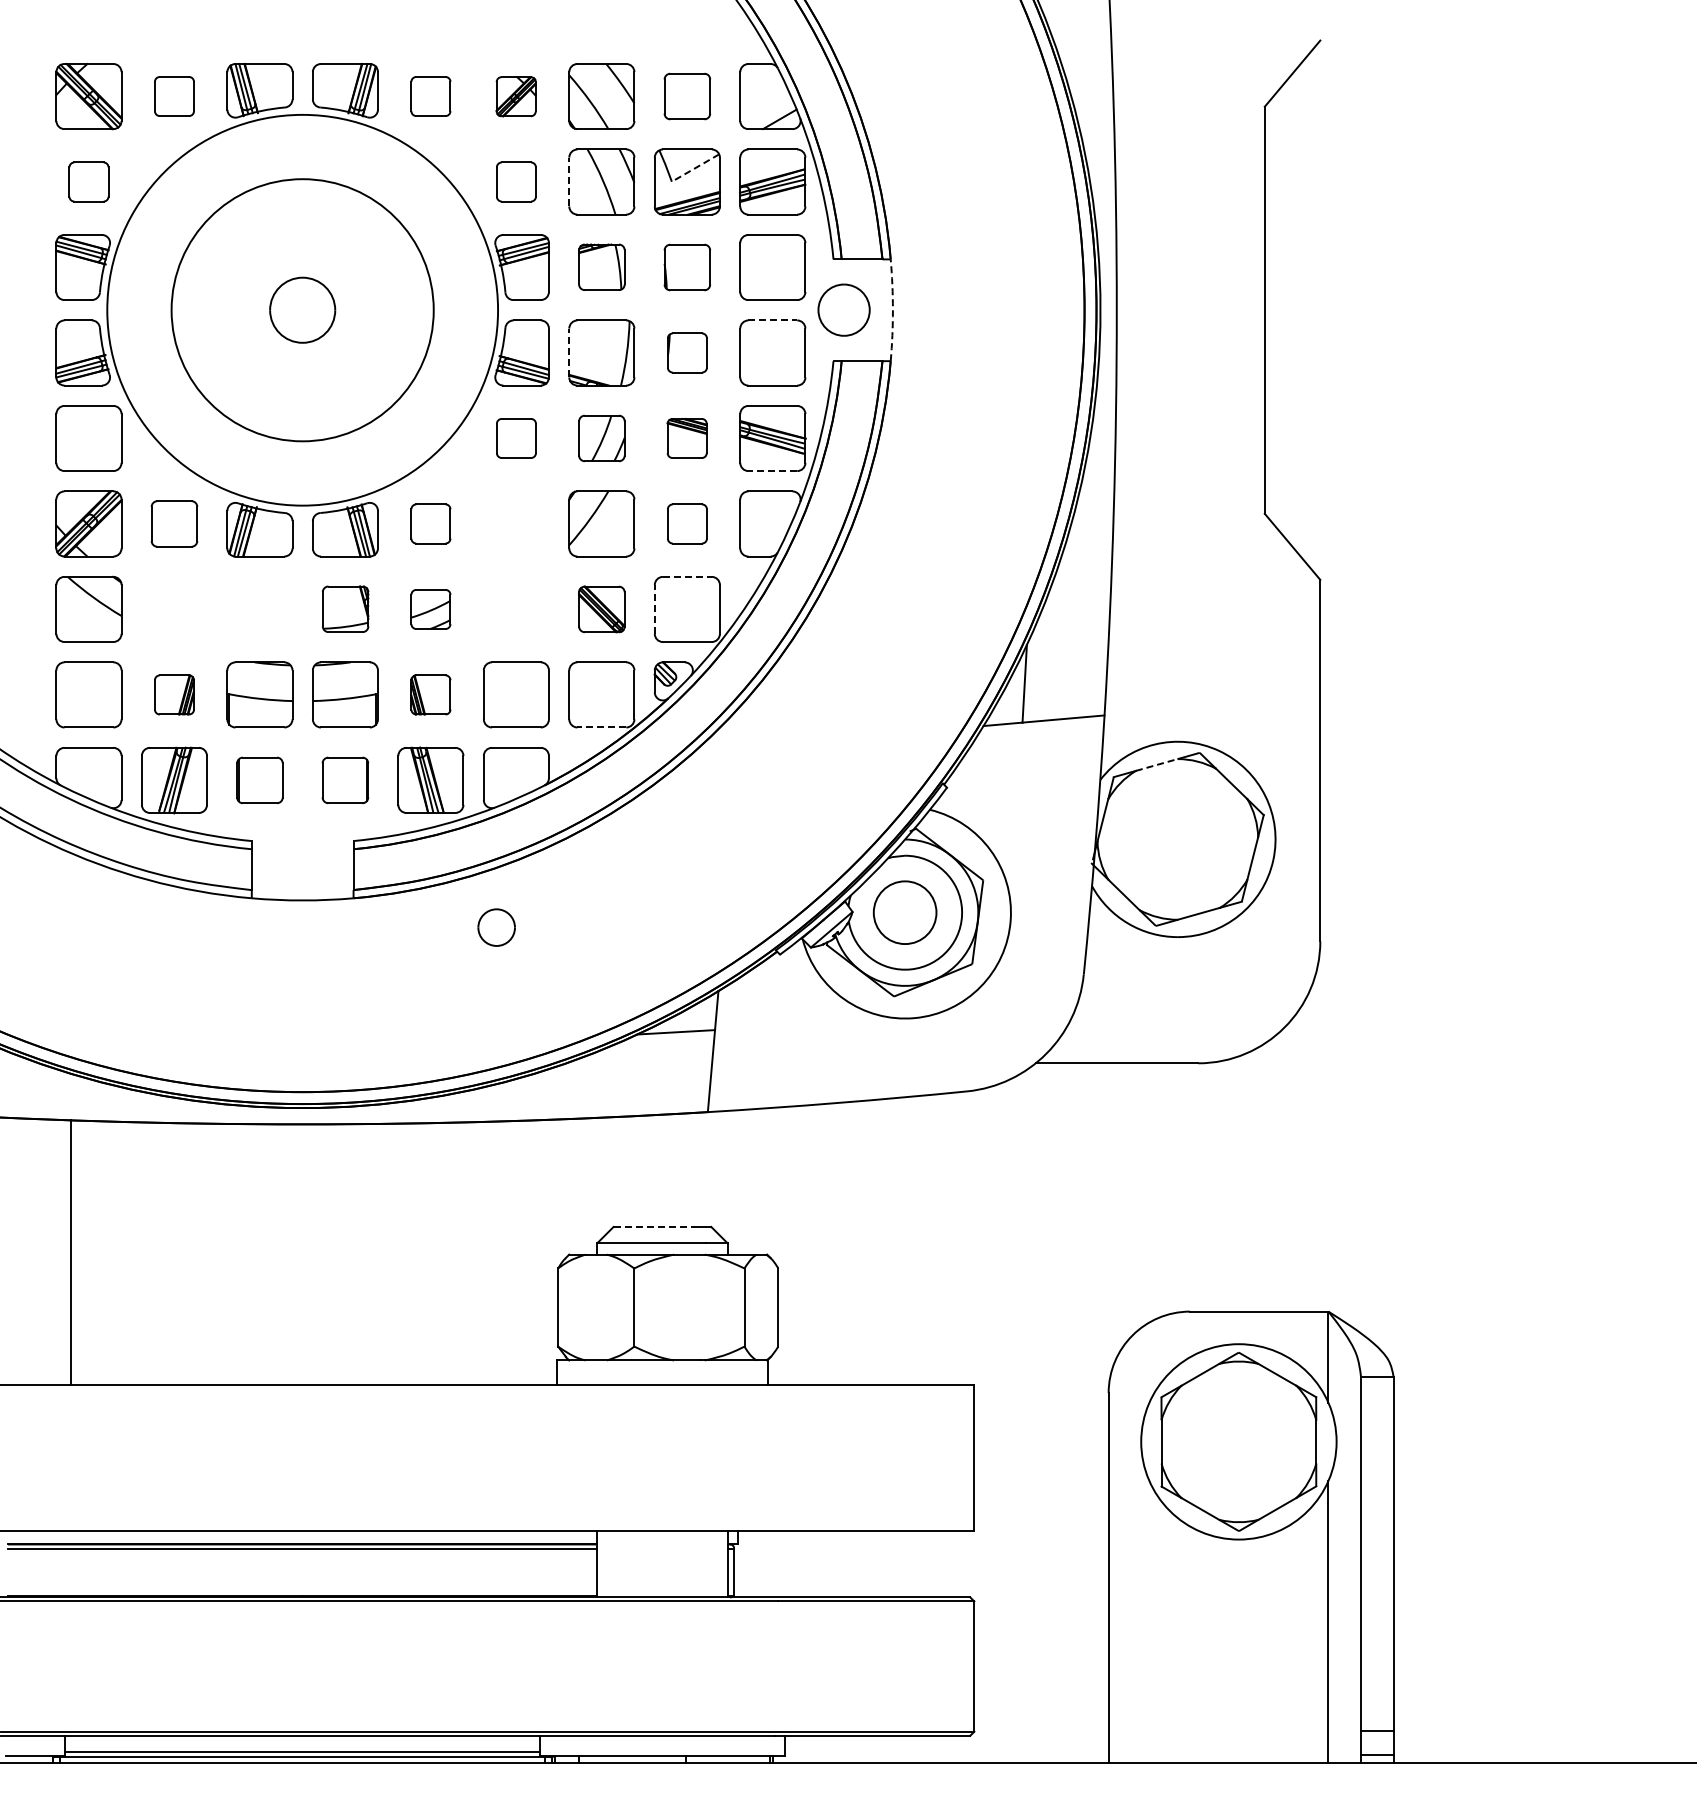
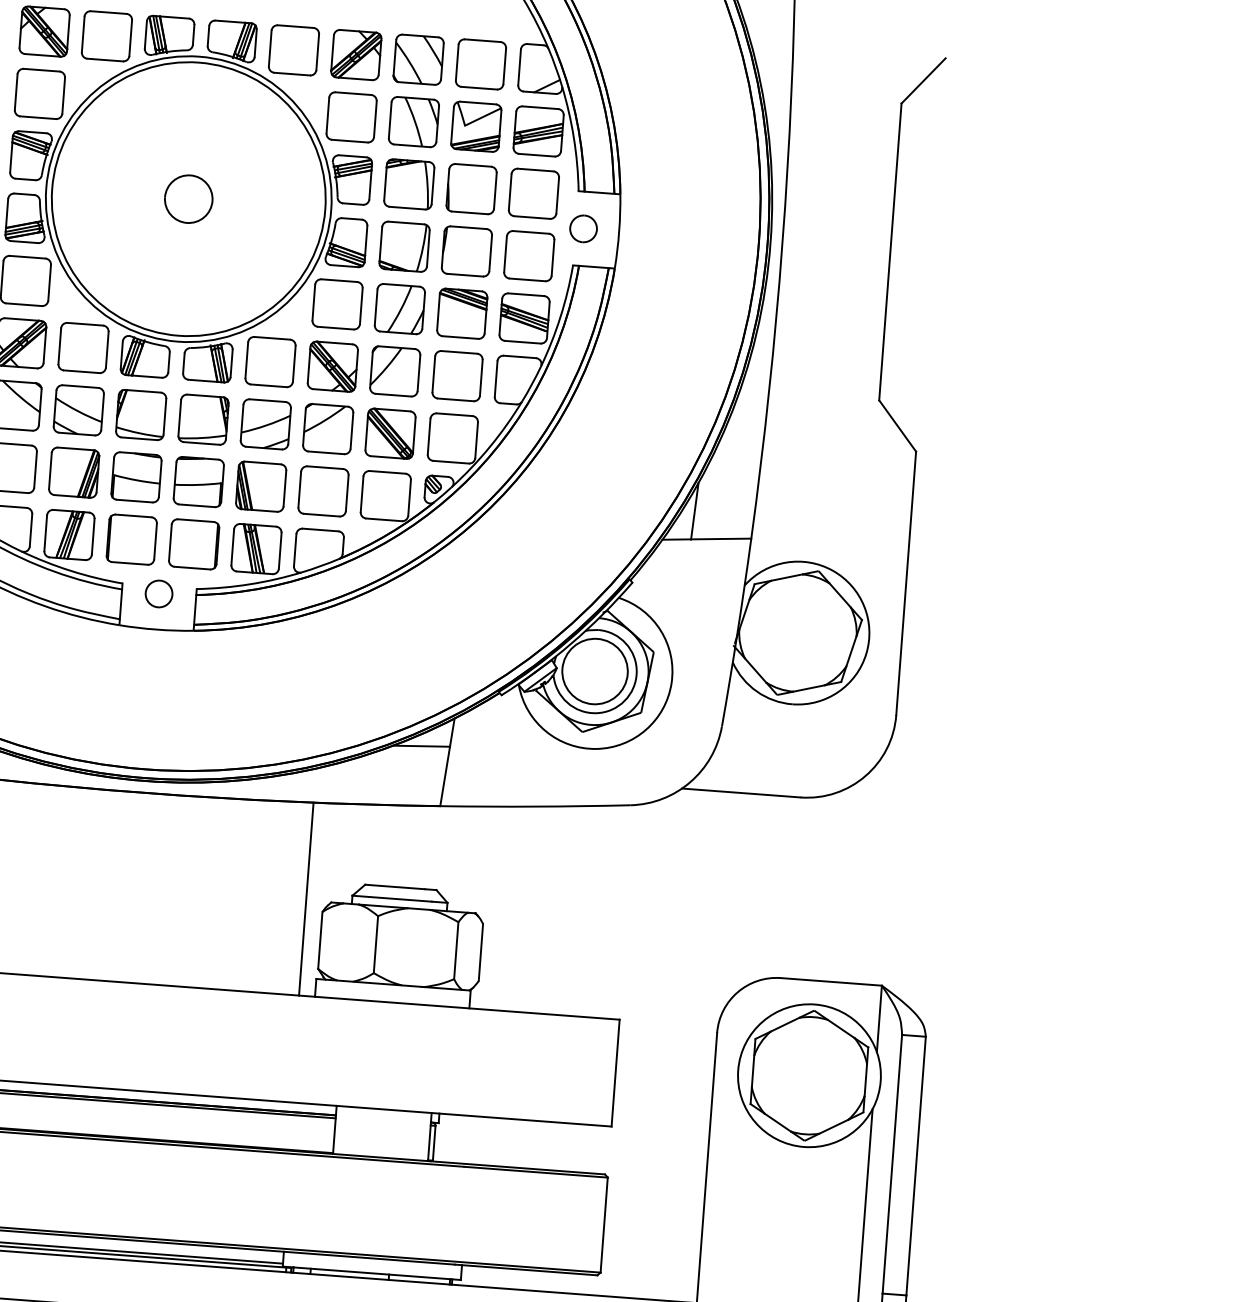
part: (174, 96) -> (107, 36), size x1.67
part: (430, 96) -> (293, 50), size x1.67
part: (515, 96) -> (355, 54), size x1.67
part: (687, 96) -> (481, 64), size x1.43
line: (695, 168) -> (483, 117), dashed -> solid
part: (88, 181) -> (39, 93), size x1.67
part: (516, 181) -> (351, 117), size x1.67
line: (569, 181) -> (390, 119), dashed -> solid
part: (601, 266) -> (409, 183), size x1.43
part: (687, 267) -> (471, 189), size x1.43
circle: (302, 310) -> (188, 199), size x1.43
part: (843, 310) -> (583, 229), size x0.71
arc: (892, 310) -> (618, 231), dashed -> solid
line: (773, 320) -> (531, 232), dashed -> solid
line: (569, 352) -> (381, 244), dashed -> solid
part: (687, 352) -> (467, 251), size x1.67
part: (516, 438) -> (337, 304), size x1.67
part: (601, 438) -> (399, 309), size x1.43
part: (686, 438) -> (461, 313), size x1.67
line: (772, 471) -> (522, 342), dashed -> solid
part: (174, 523) -> (83, 347), size x1.43
part: (430, 523) -> (270, 361), size x1.67
part: (515, 523) -> (332, 366), added
part: (687, 523) -> (457, 375), size x1.67
line: (687, 576) -> (454, 414), dashed -> solid
part: (259, 608) -> (140, 414), added
part: (345, 608) -> (203, 419), size x1.43
part: (516, 608) -> (328, 428), added
line: (654, 608) -> (428, 435), dashed -> solid
part: (174, 609) -> (78, 410), added
part: (430, 609) -> (265, 424), size x1.67
part: (601, 609) -> (390, 433), size x1.43
part: (174, 694) -> (74, 472), size x1.67
part: (430, 694) -> (260, 486), size x1.67
line: (601, 727) -> (383, 519), dashed -> solid
line: (1156, 765) -> (786, 577), dashed -> solid
part: (259, 780) -> (131, 539), size x1.43
part: (345, 780) -> (194, 544), size x1.43
circle: (904, 912) -> (594, 671), size x1.43
part: (496, 927) -> (158, 593), moved
line: (654, 1226) -> (395, 886), dashed -> solid
line: (534, 1252) -> (306, 899), added

